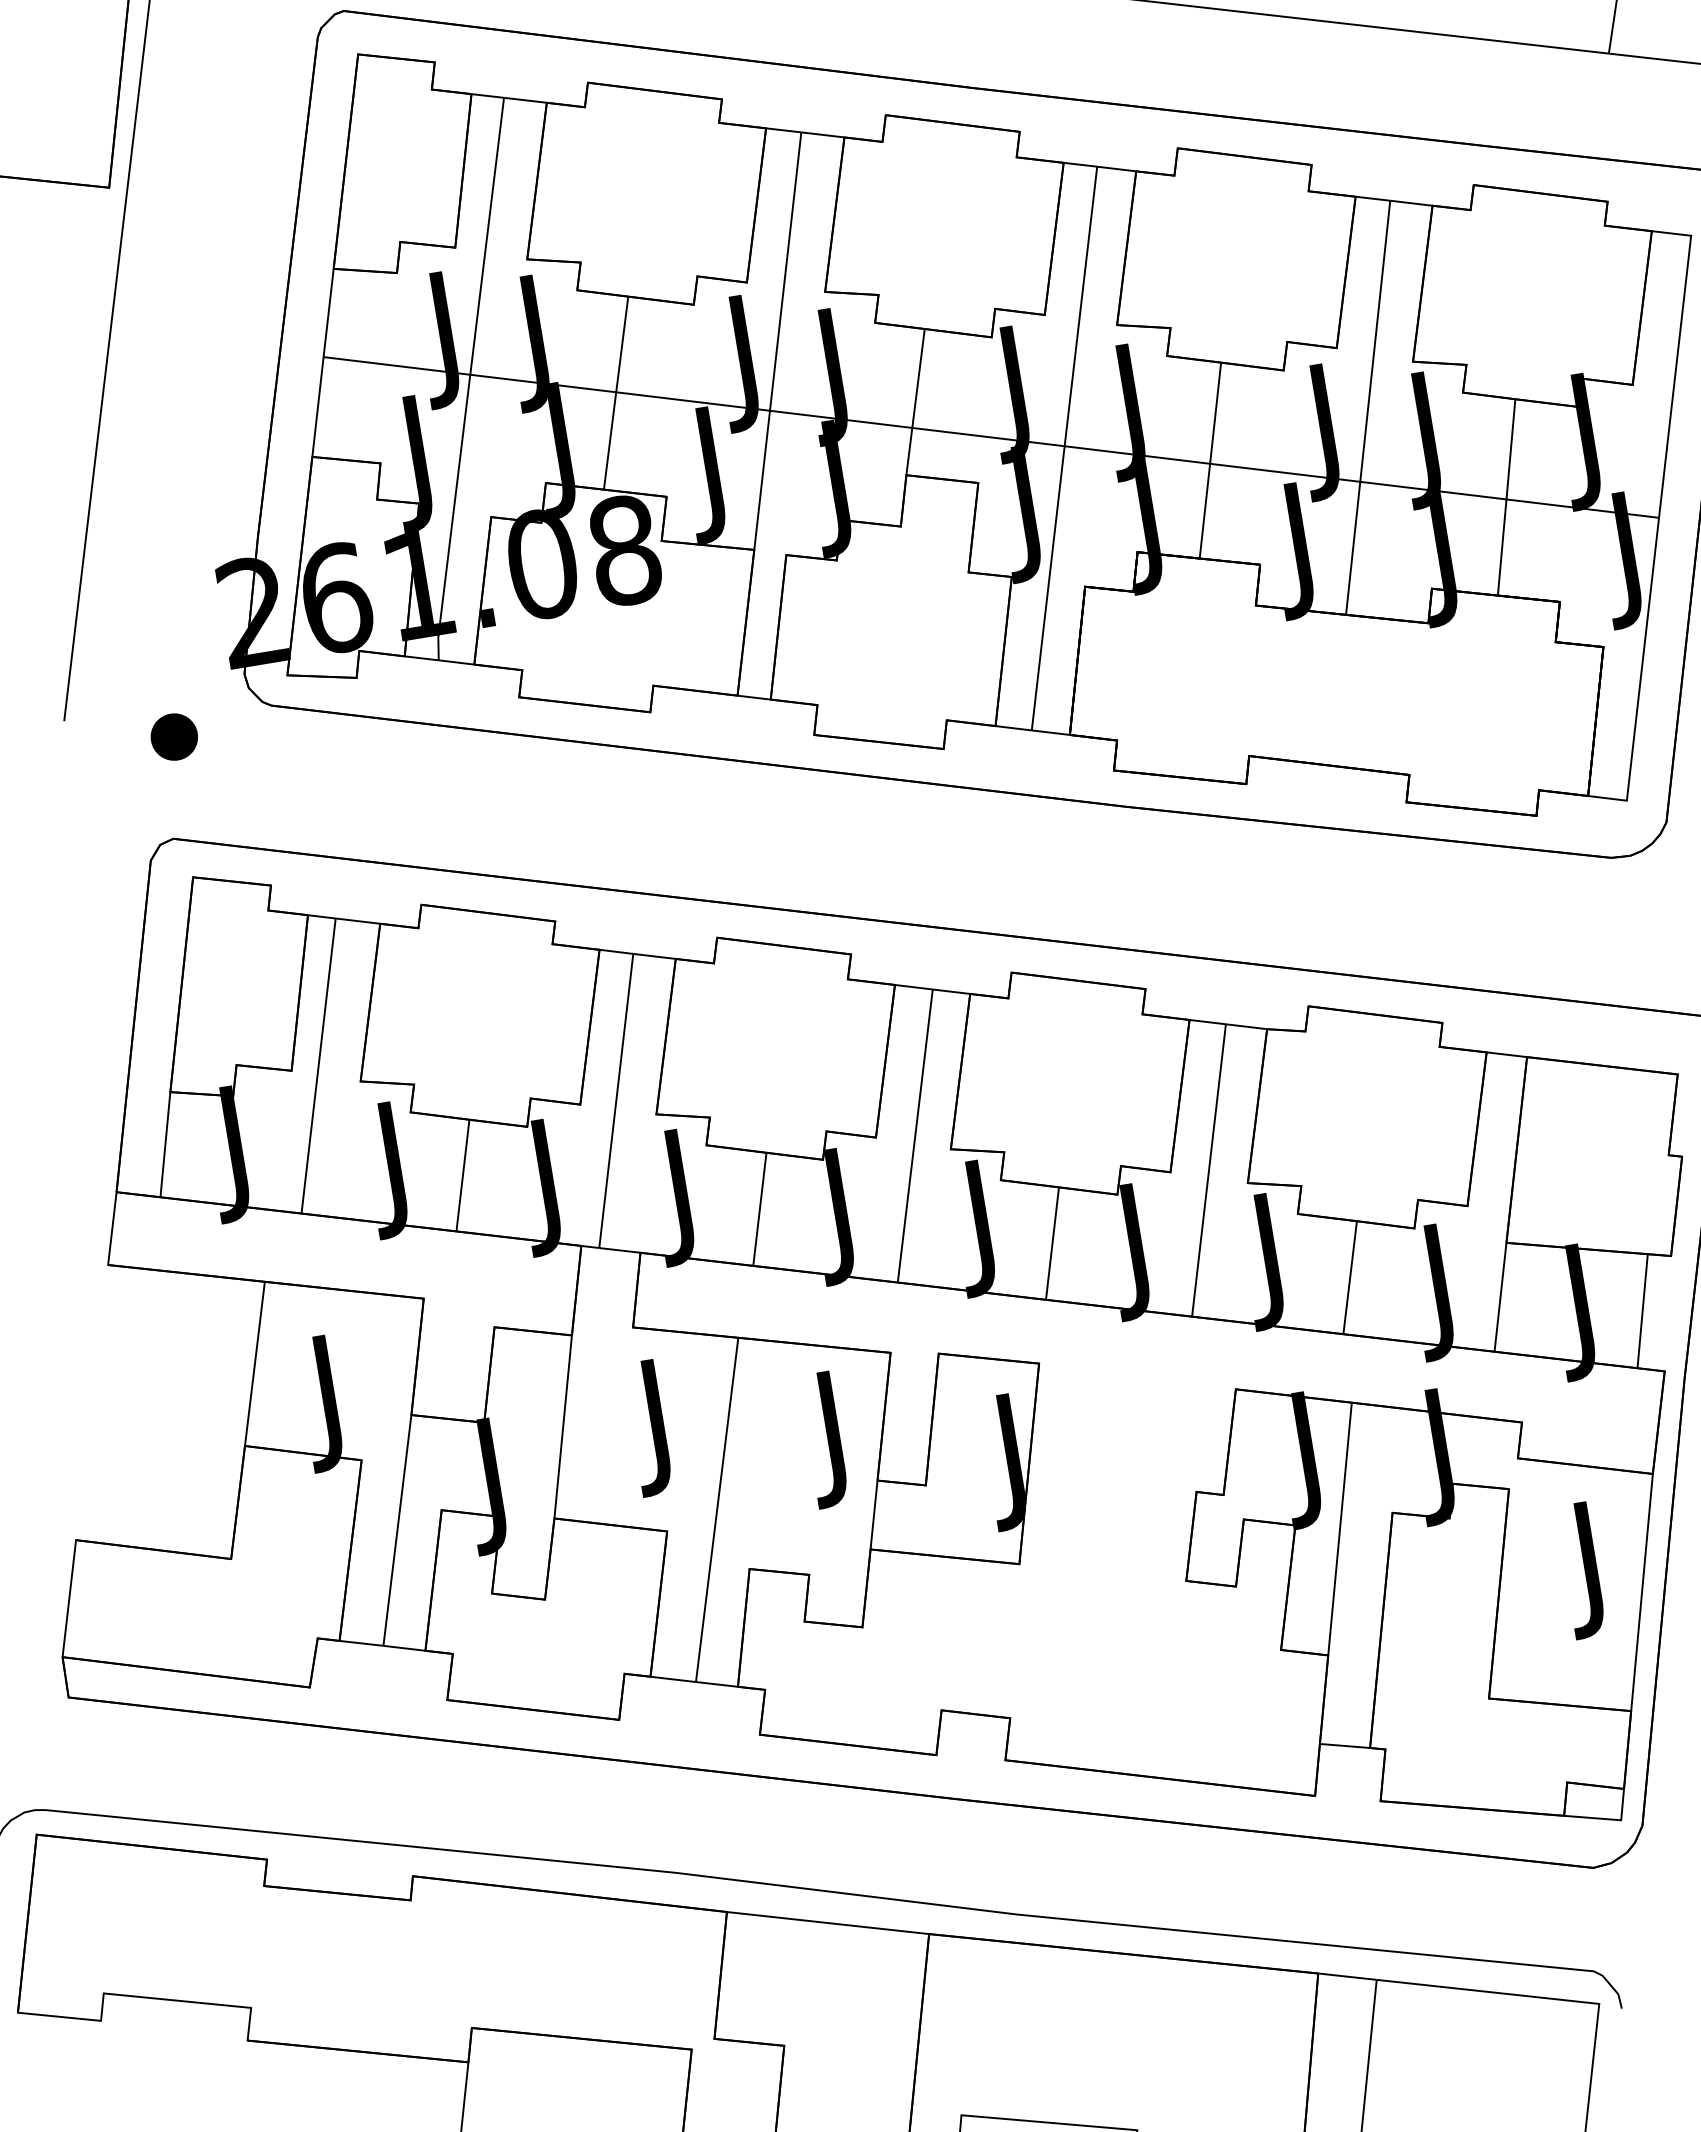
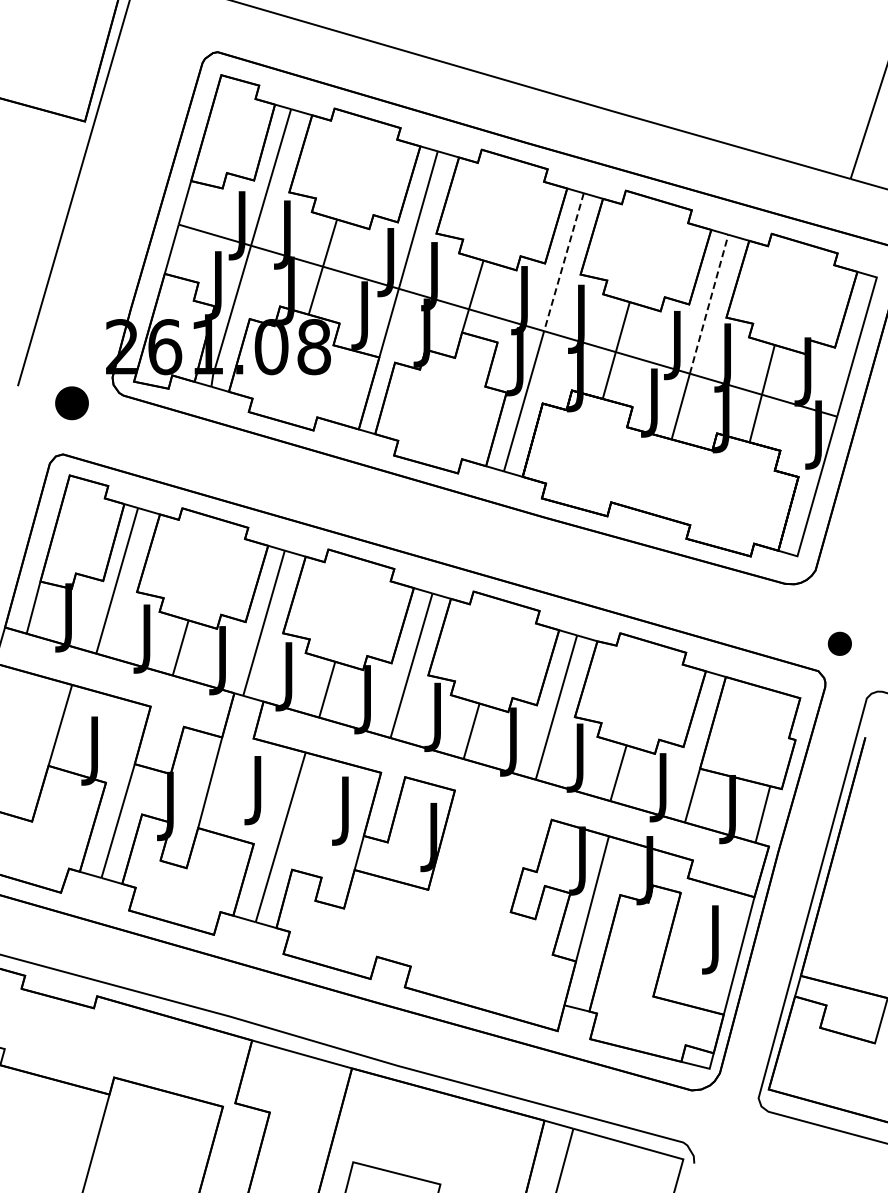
line: (1080, 307) -> (563, 262), solid -> dashed
line: (1375, 339) -> (709, 303), solid -> dashed
part: (173, 737) -> (71, 403), size x1.4

